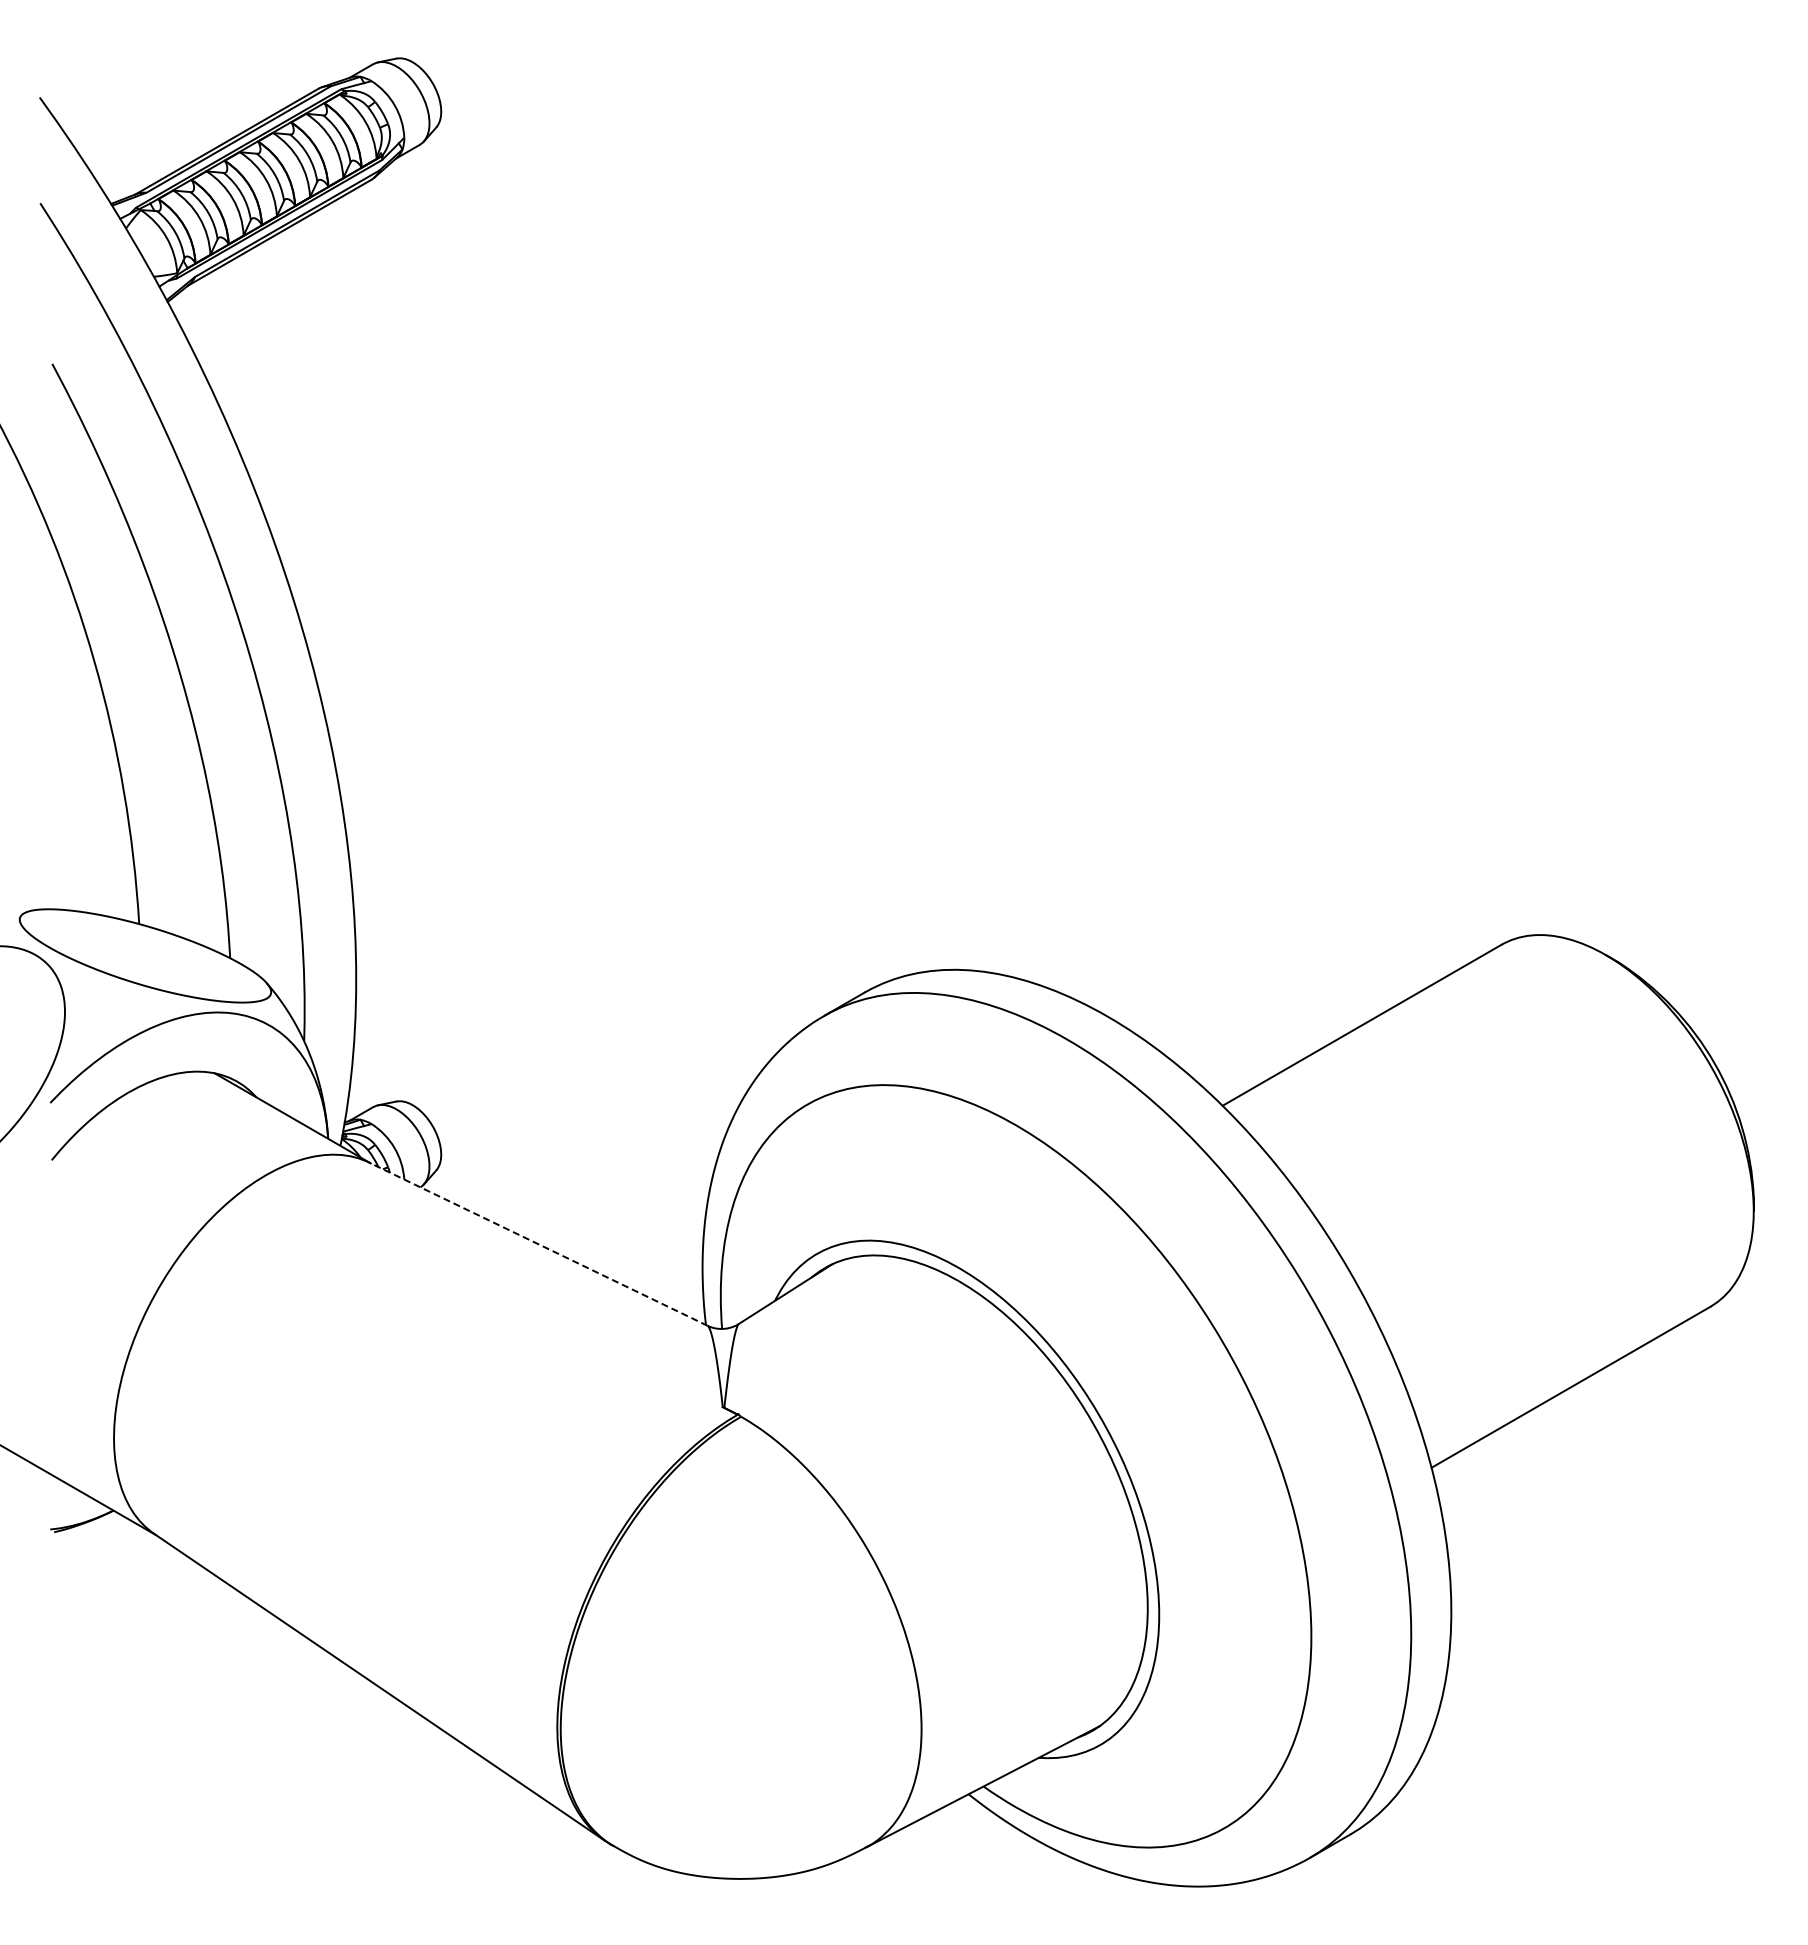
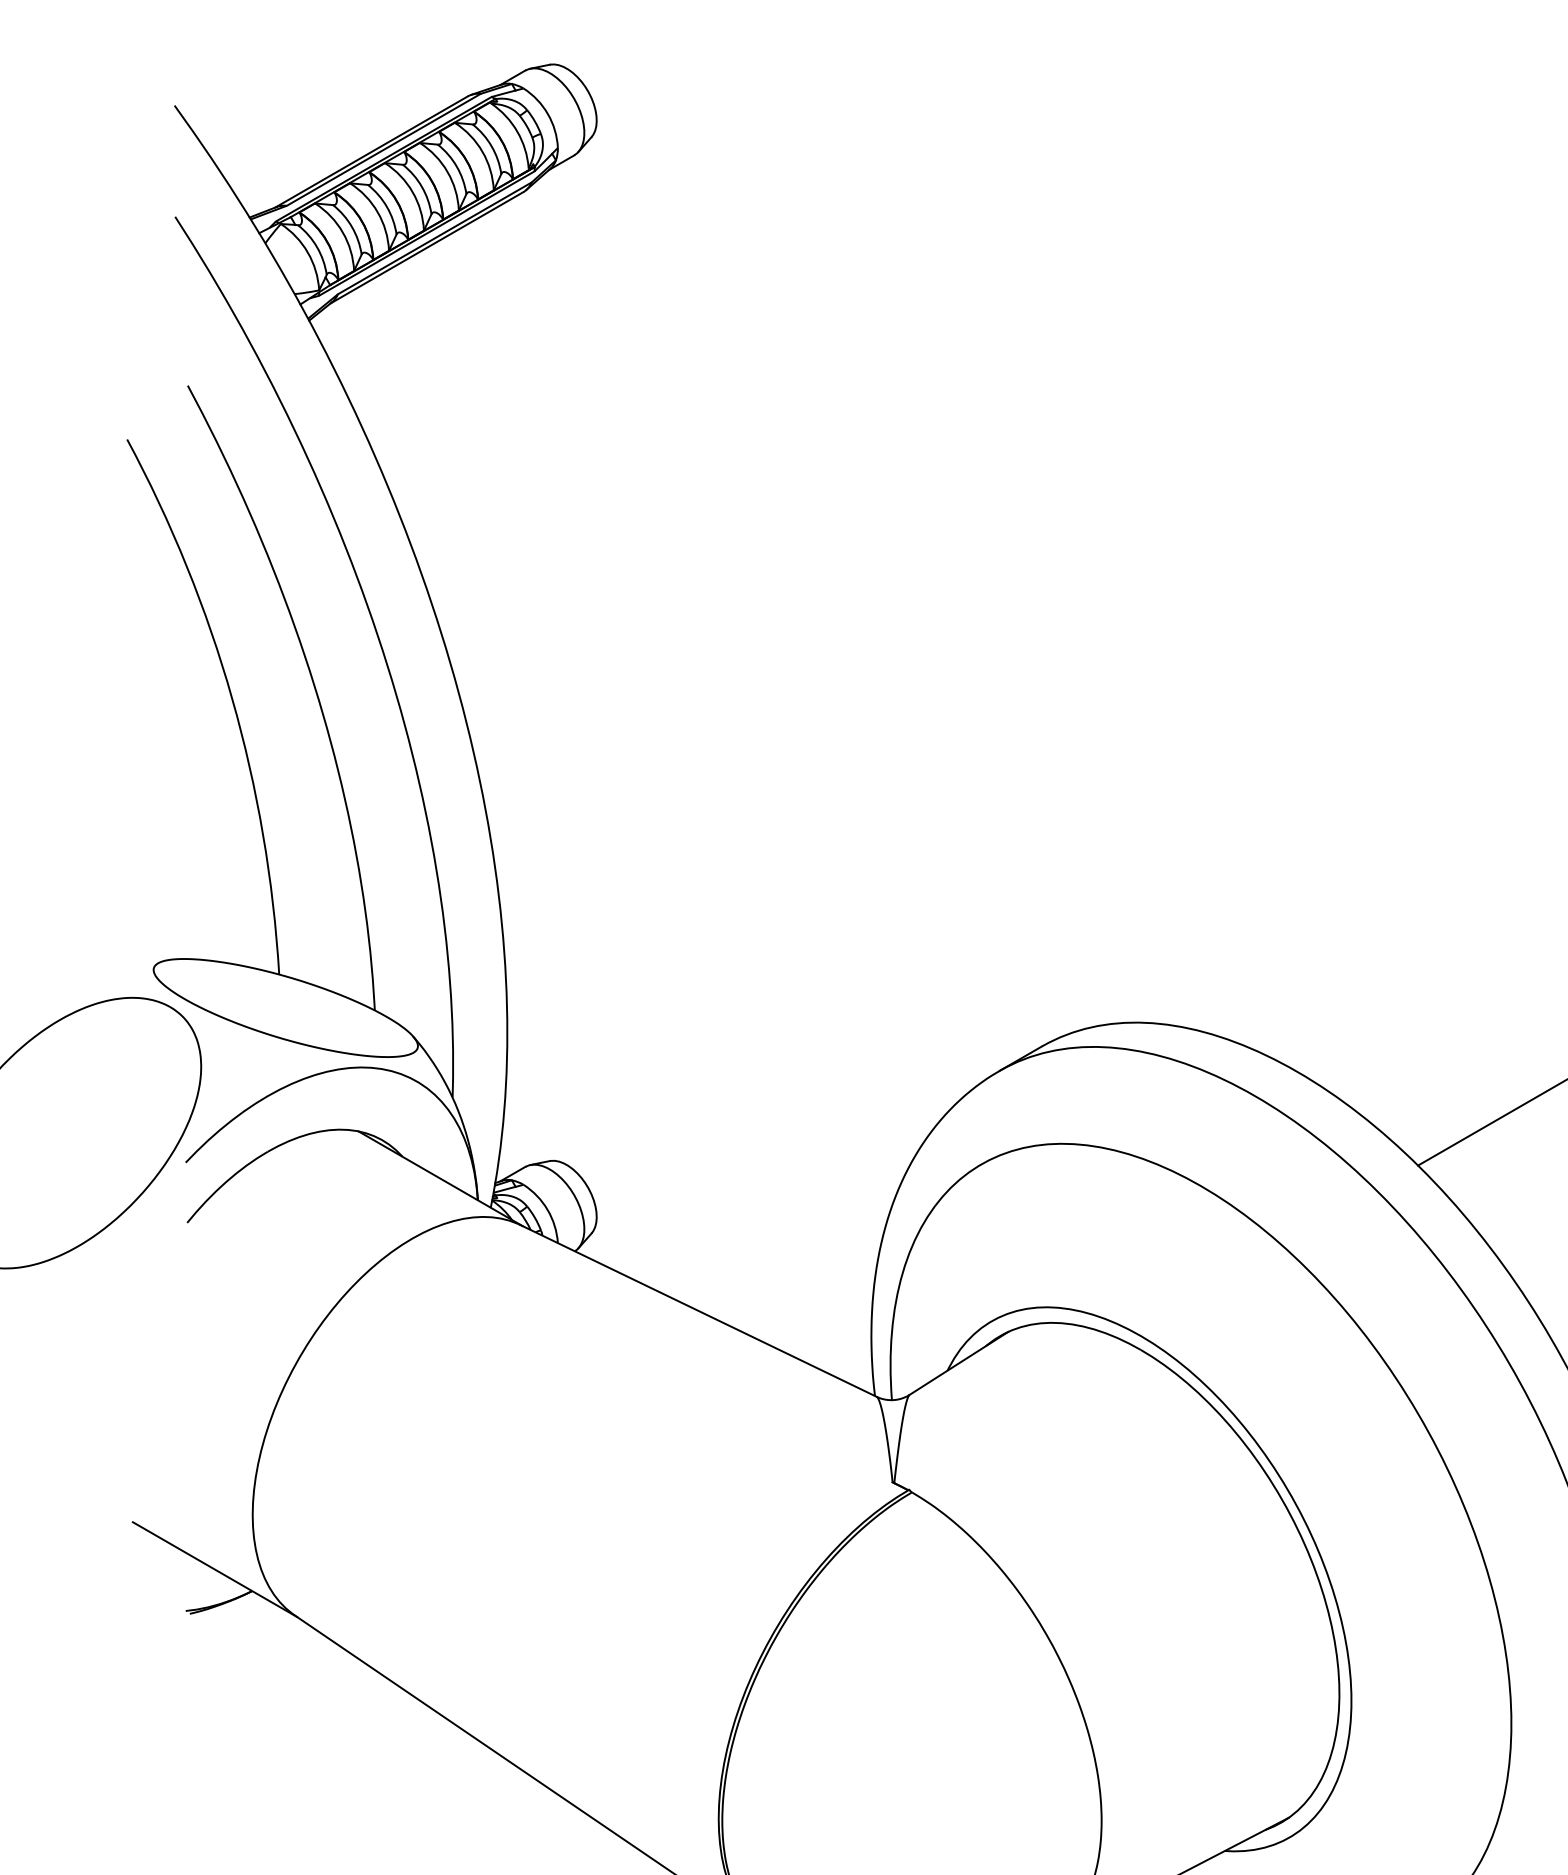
line: (537, 1243) -> (697, 1310), dashed -> solid

